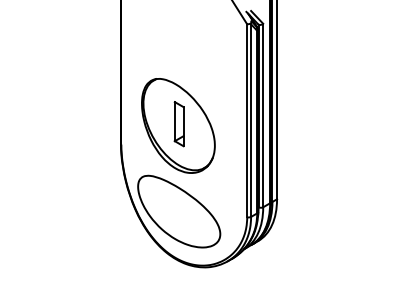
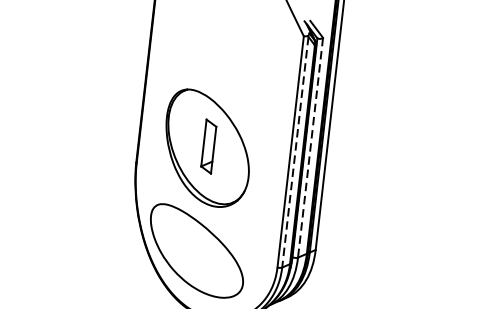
line: (263, 115) -> (310, 147), solid -> dashed
line: (251, 121) -> (295, 153), solid -> dashed

